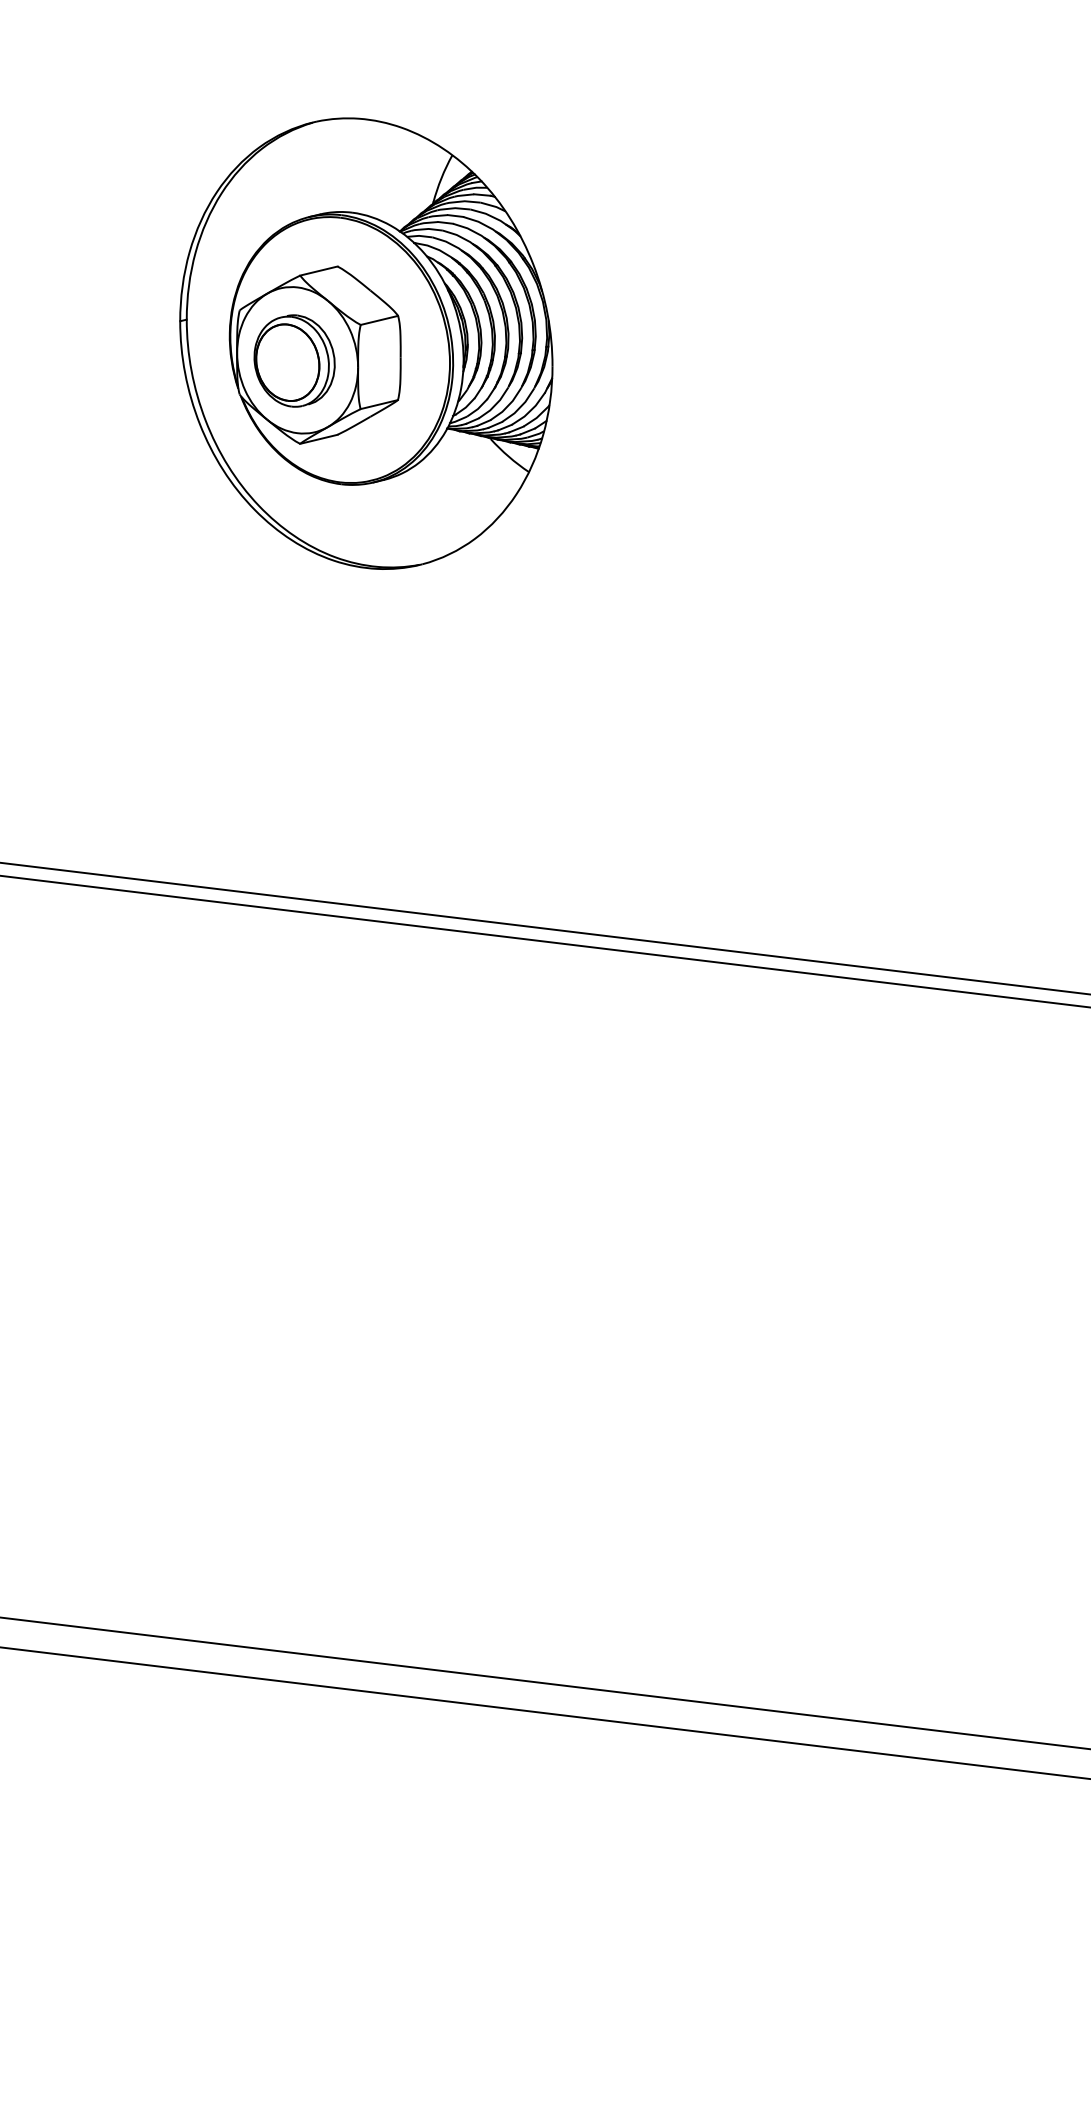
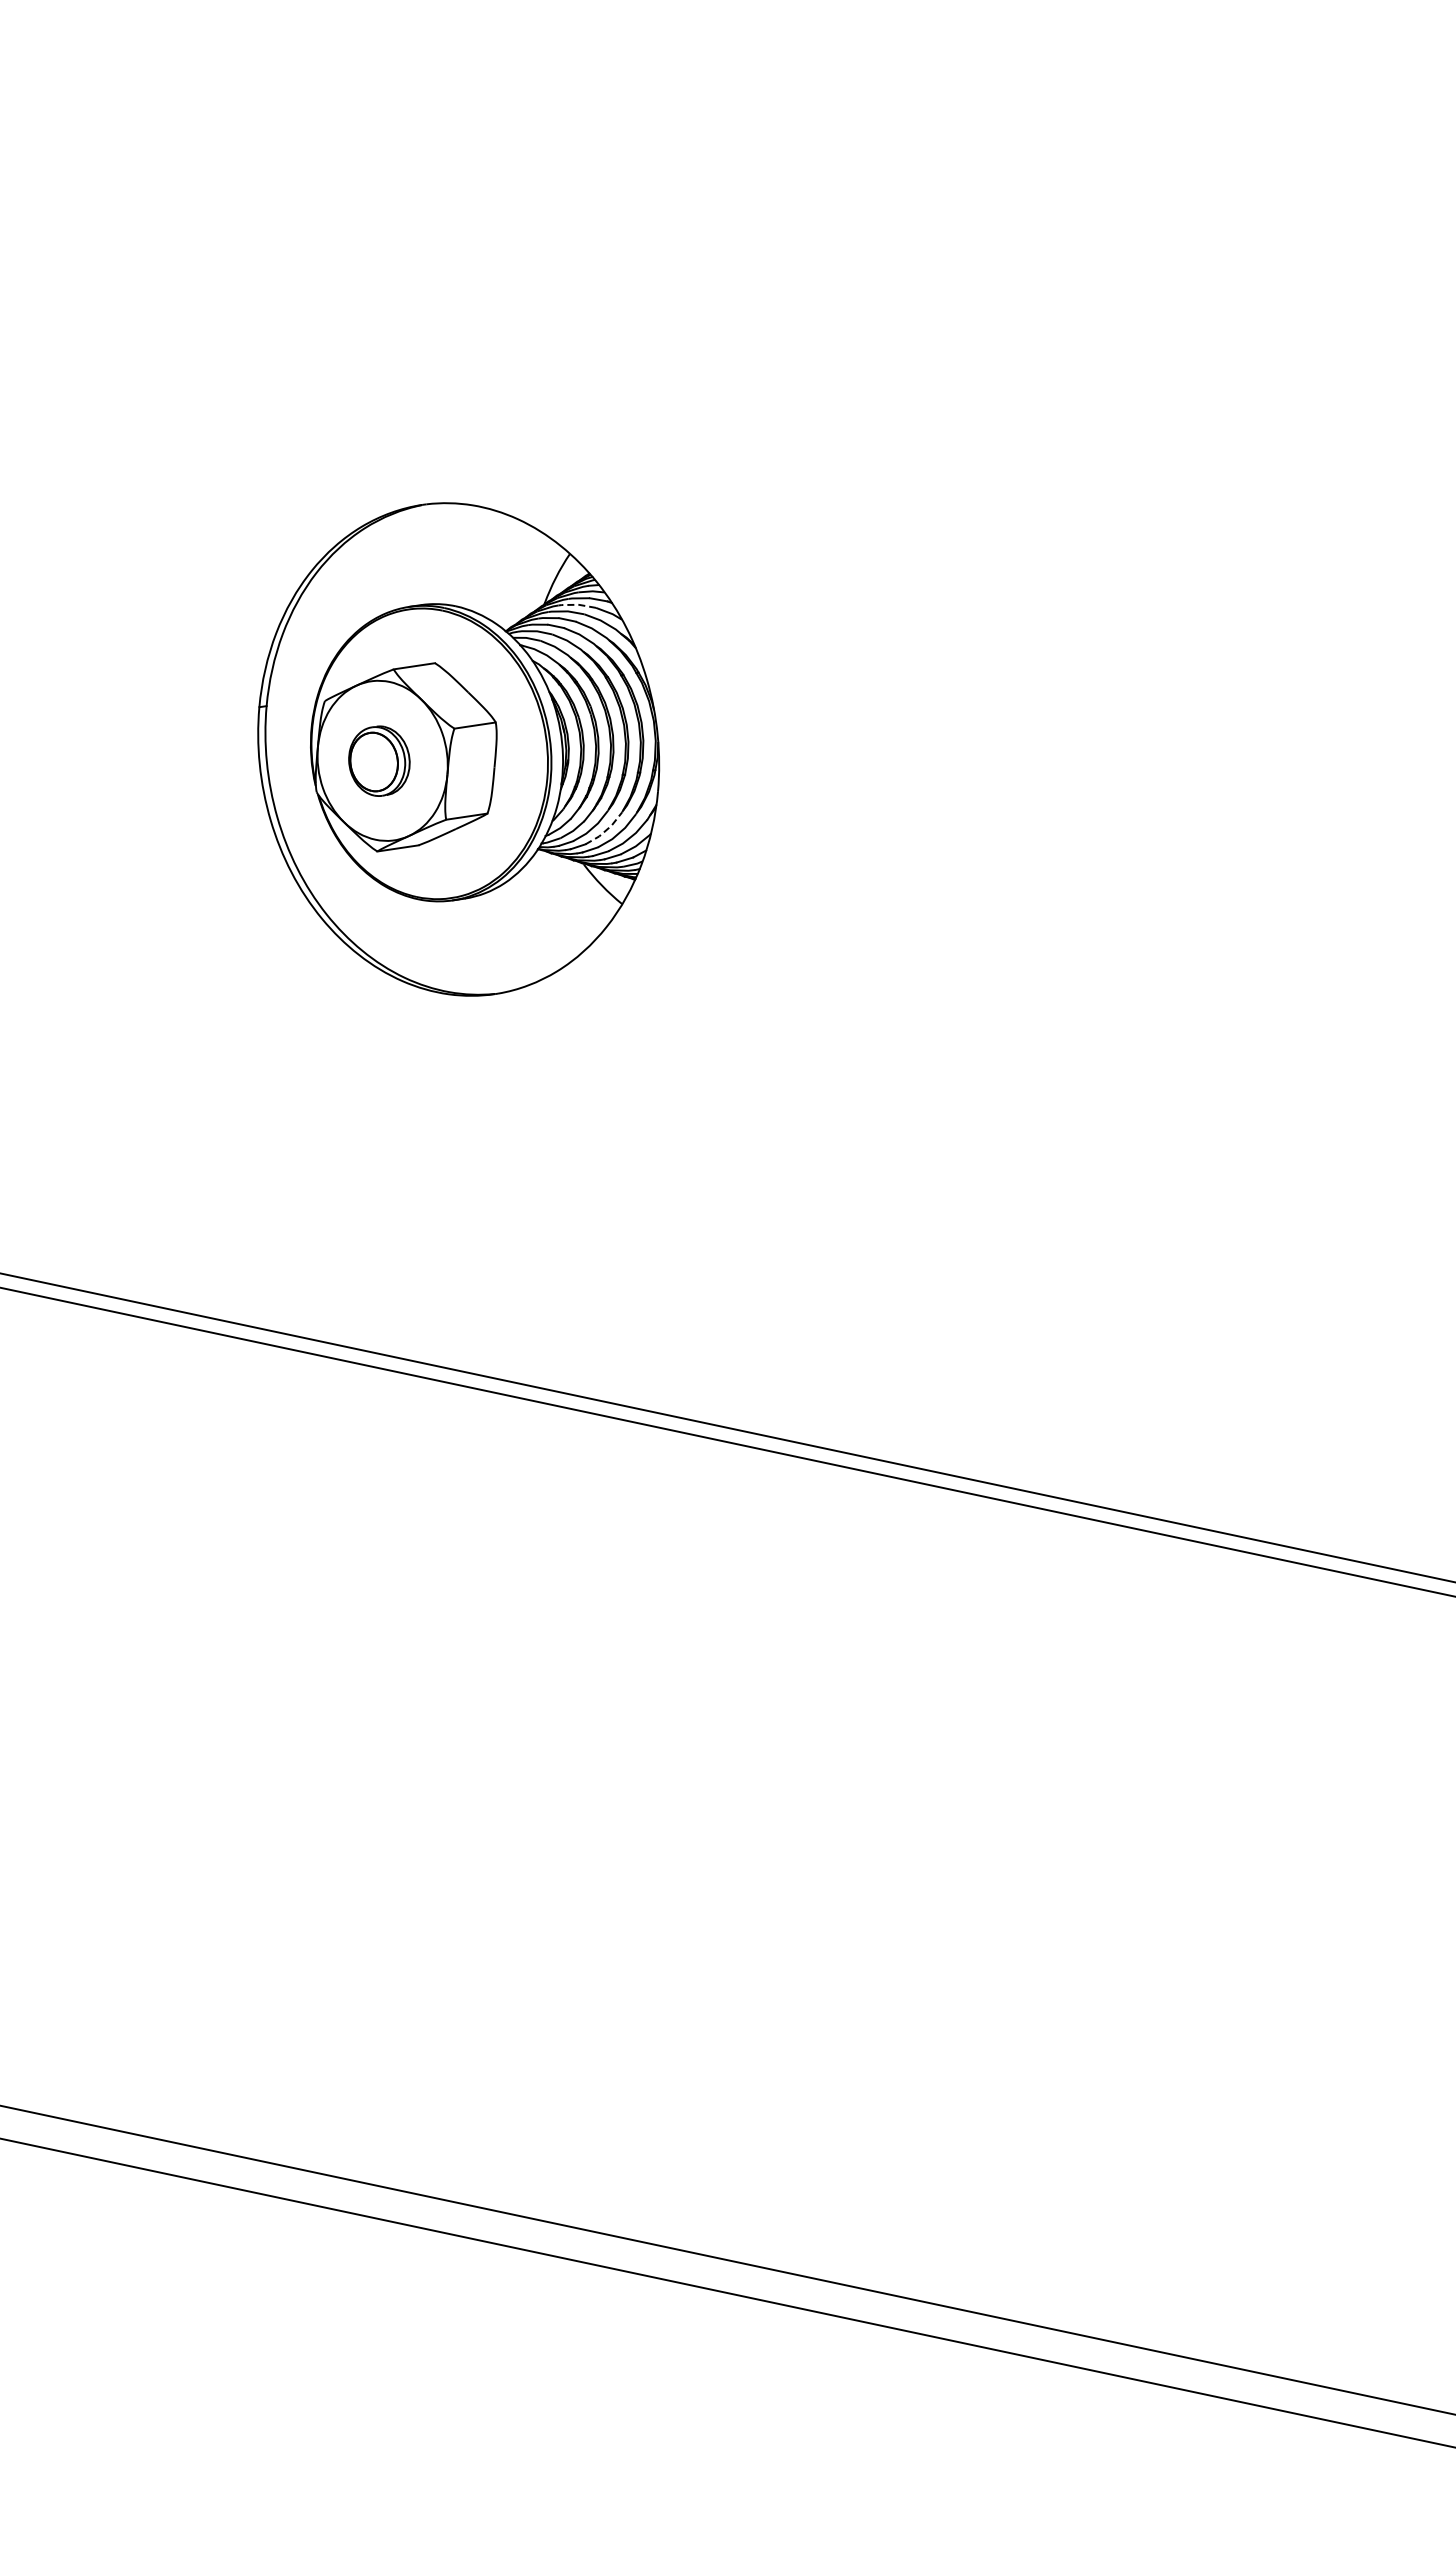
line: (463, 201) -> (577, 604), solid -> dashed
part: (294, 360) -> (379, 760), size x0.7
line: (507, 405) -> (605, 830), solid -> dashed

